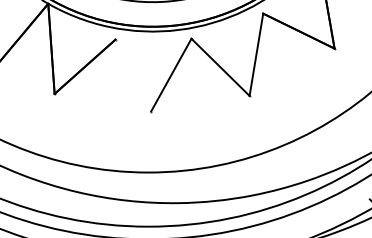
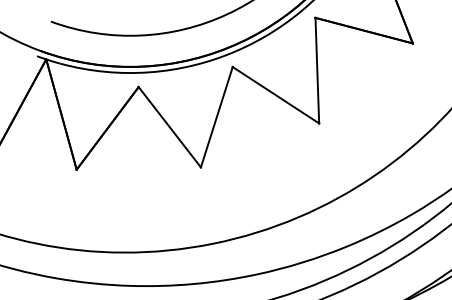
line: (133, 75) -> (169, 127), added

